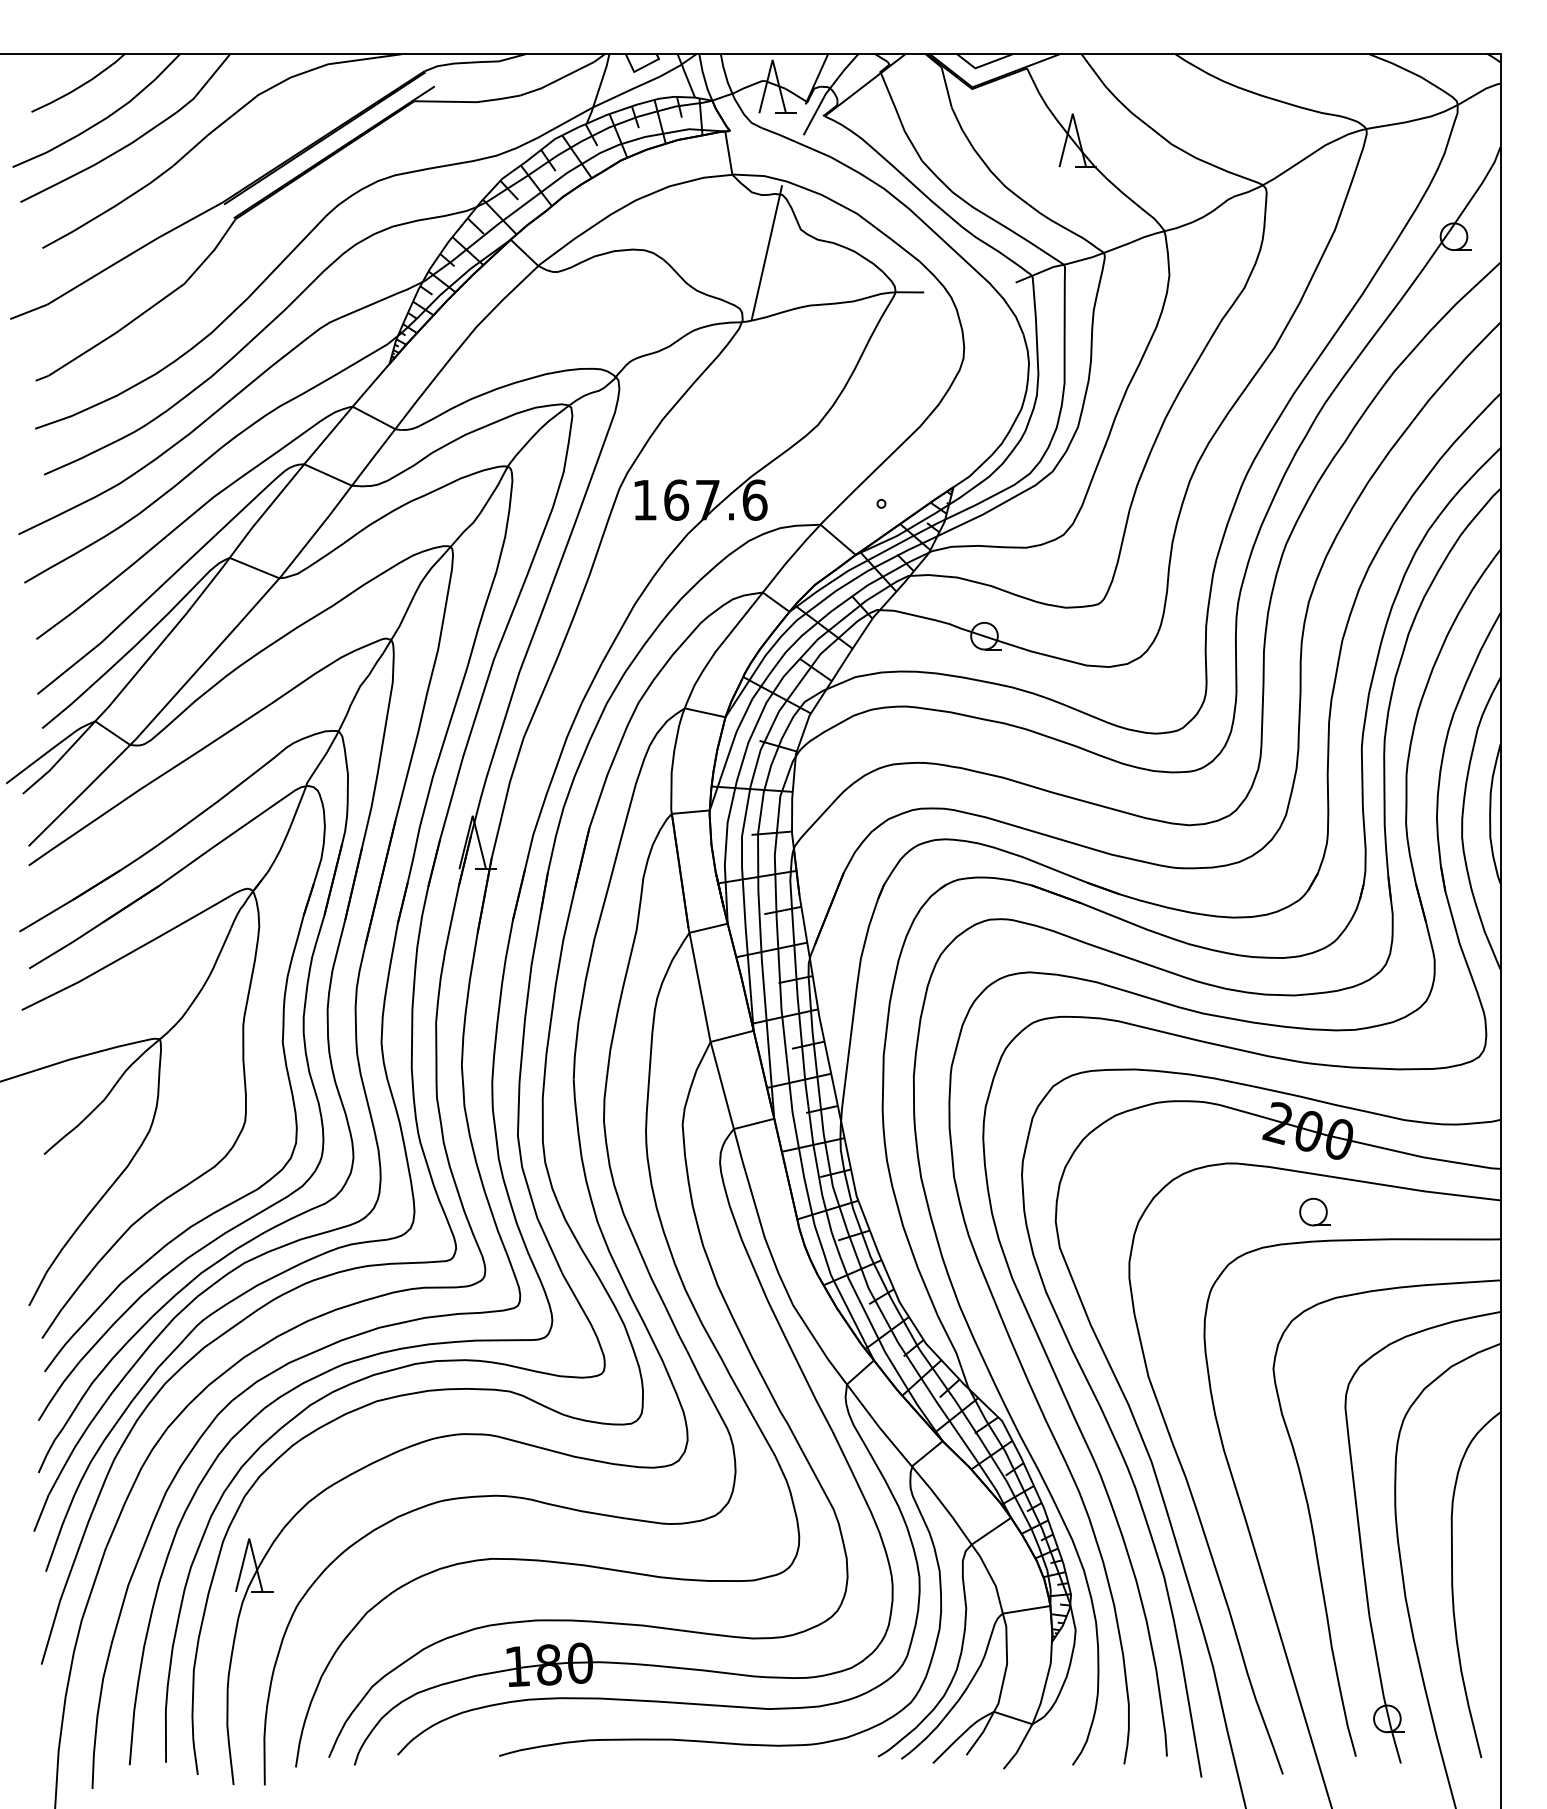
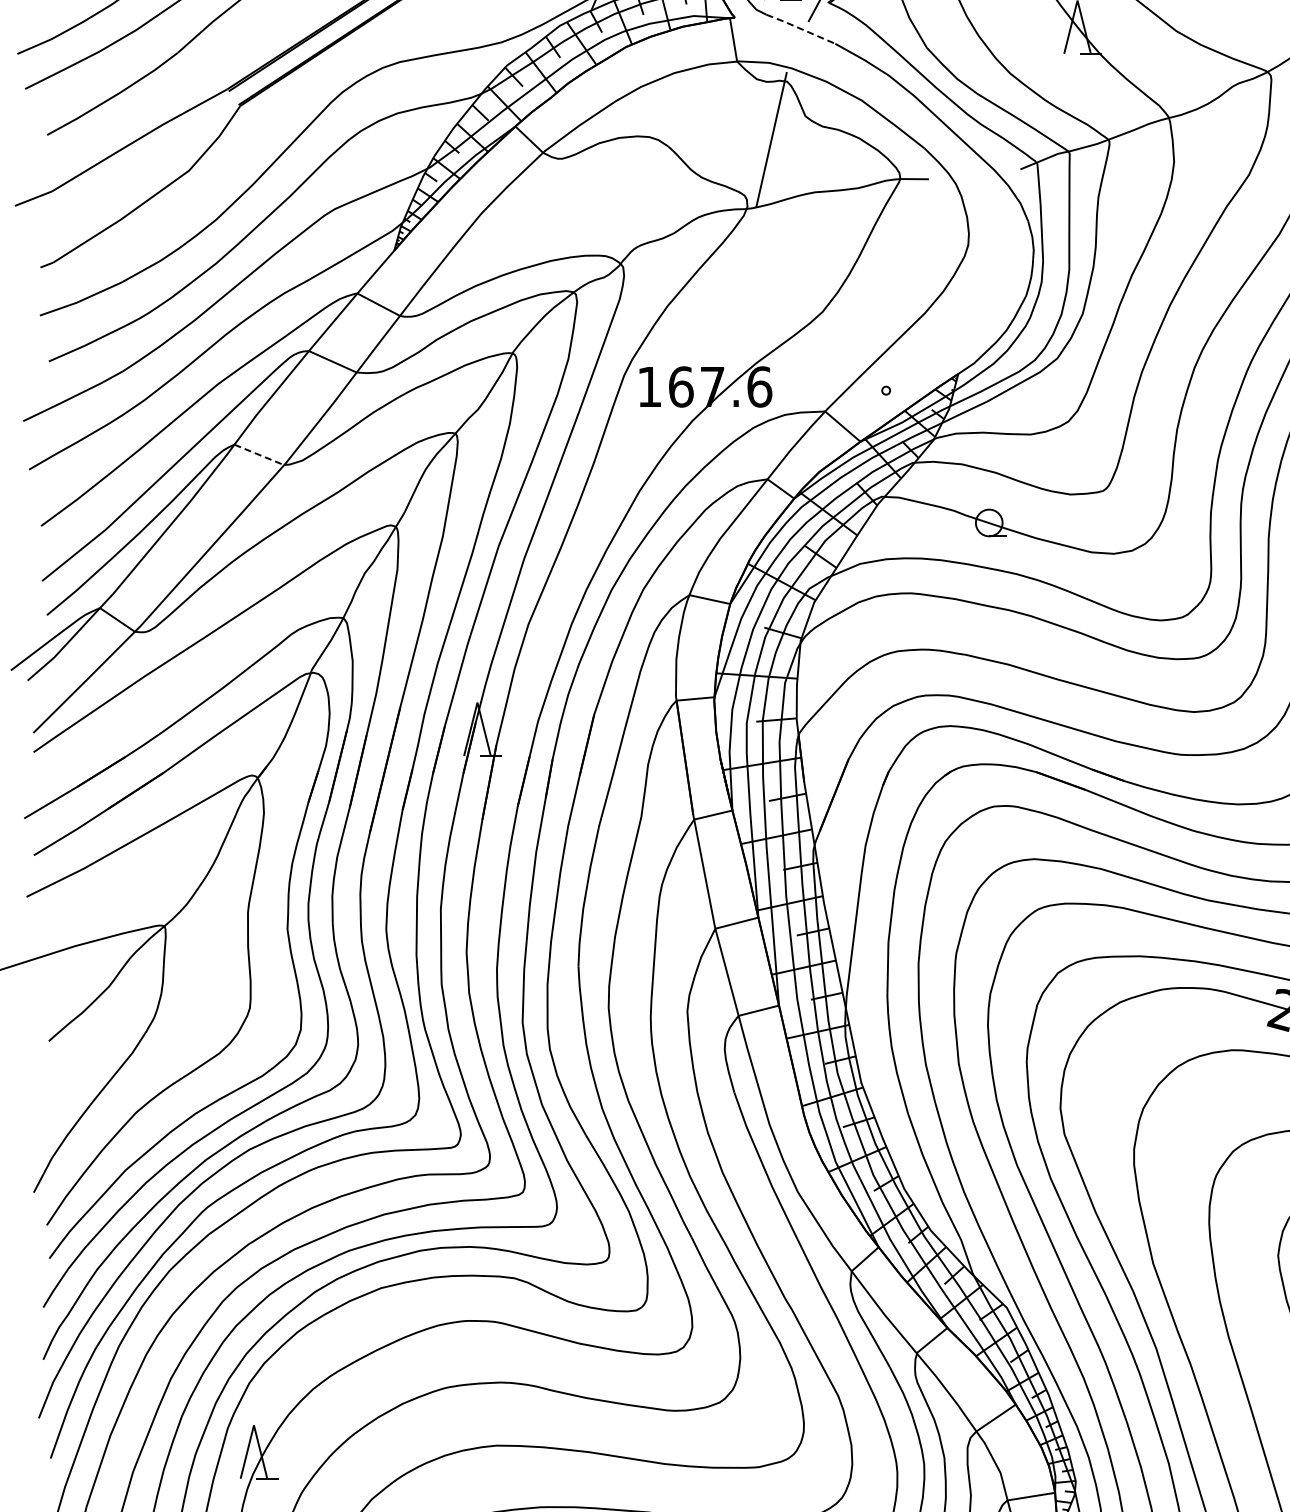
line: (796, 142) -> (801, 29), solid -> dashed
line: (254, 568) -> (259, 455), solid -> dashed

